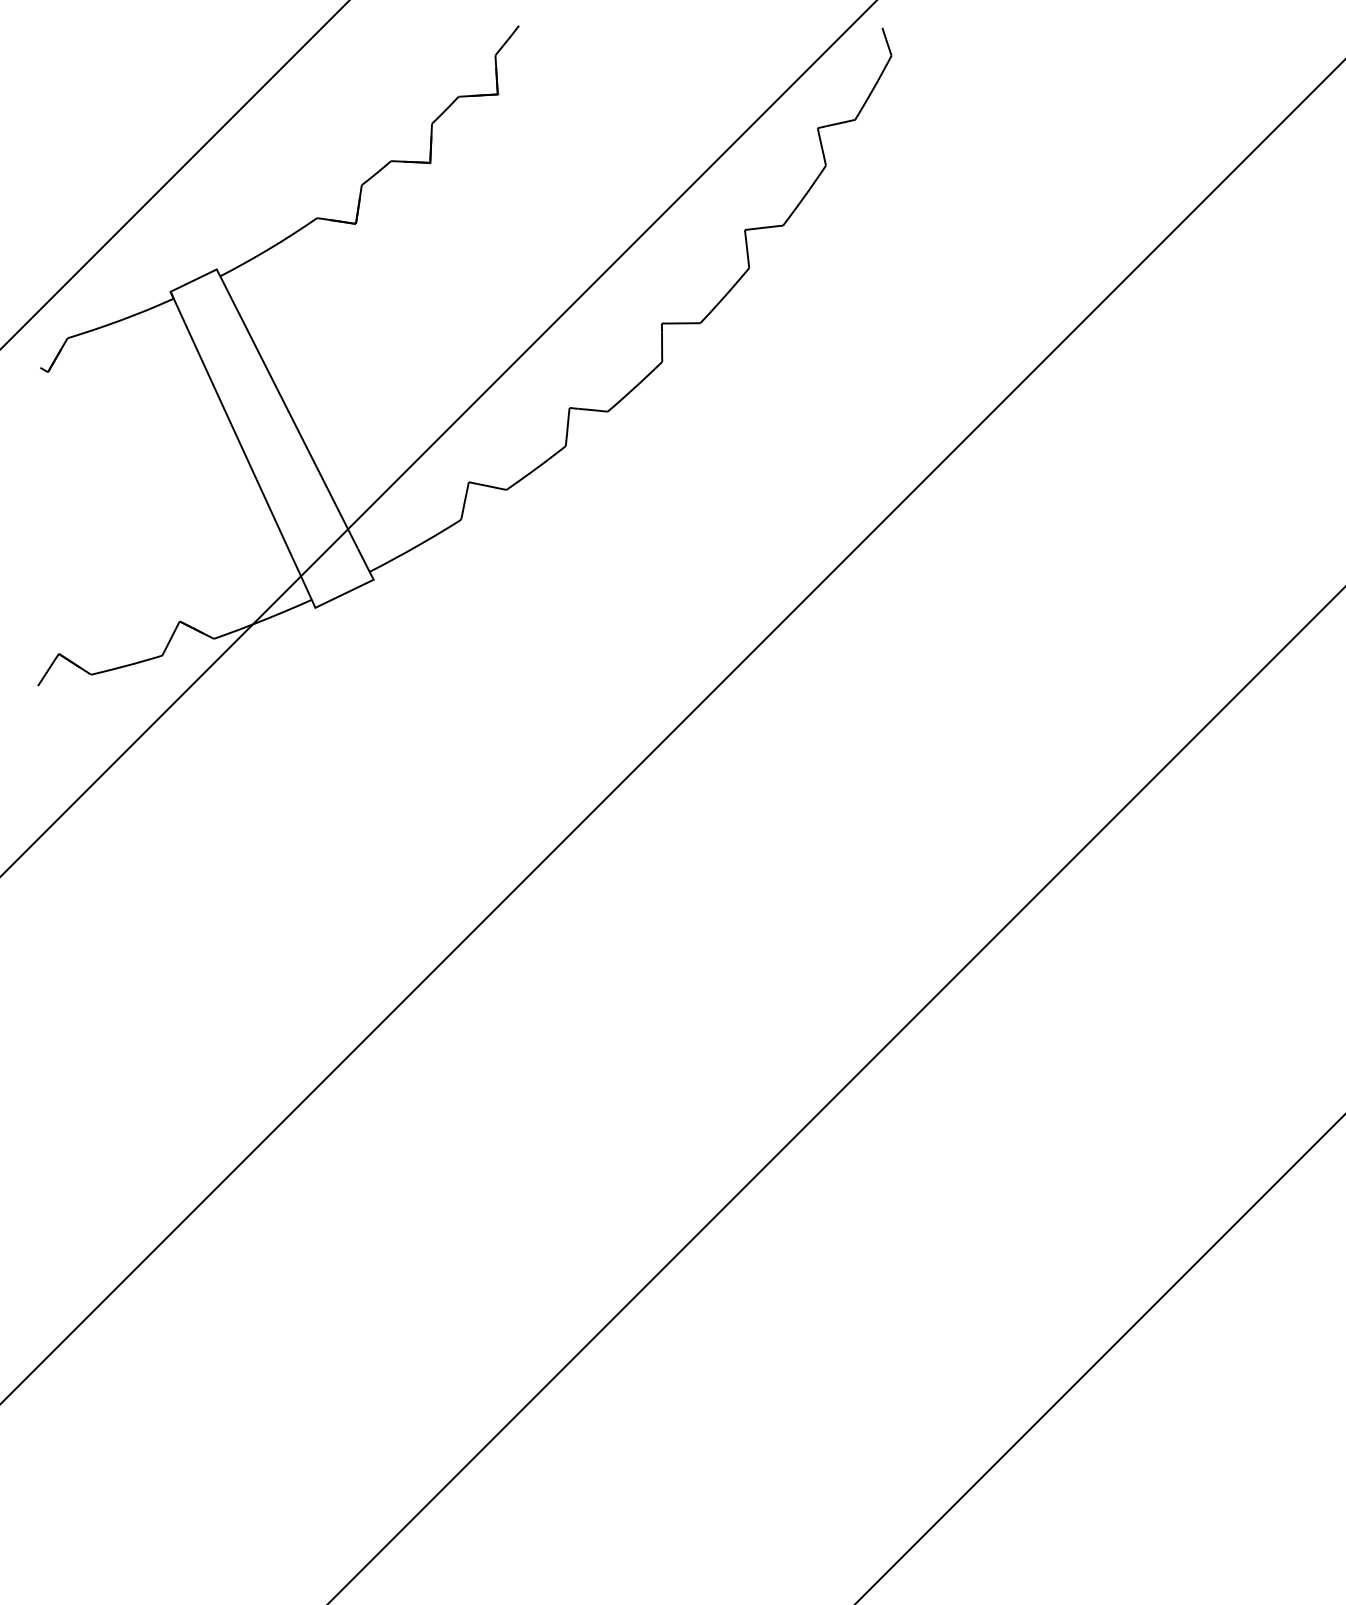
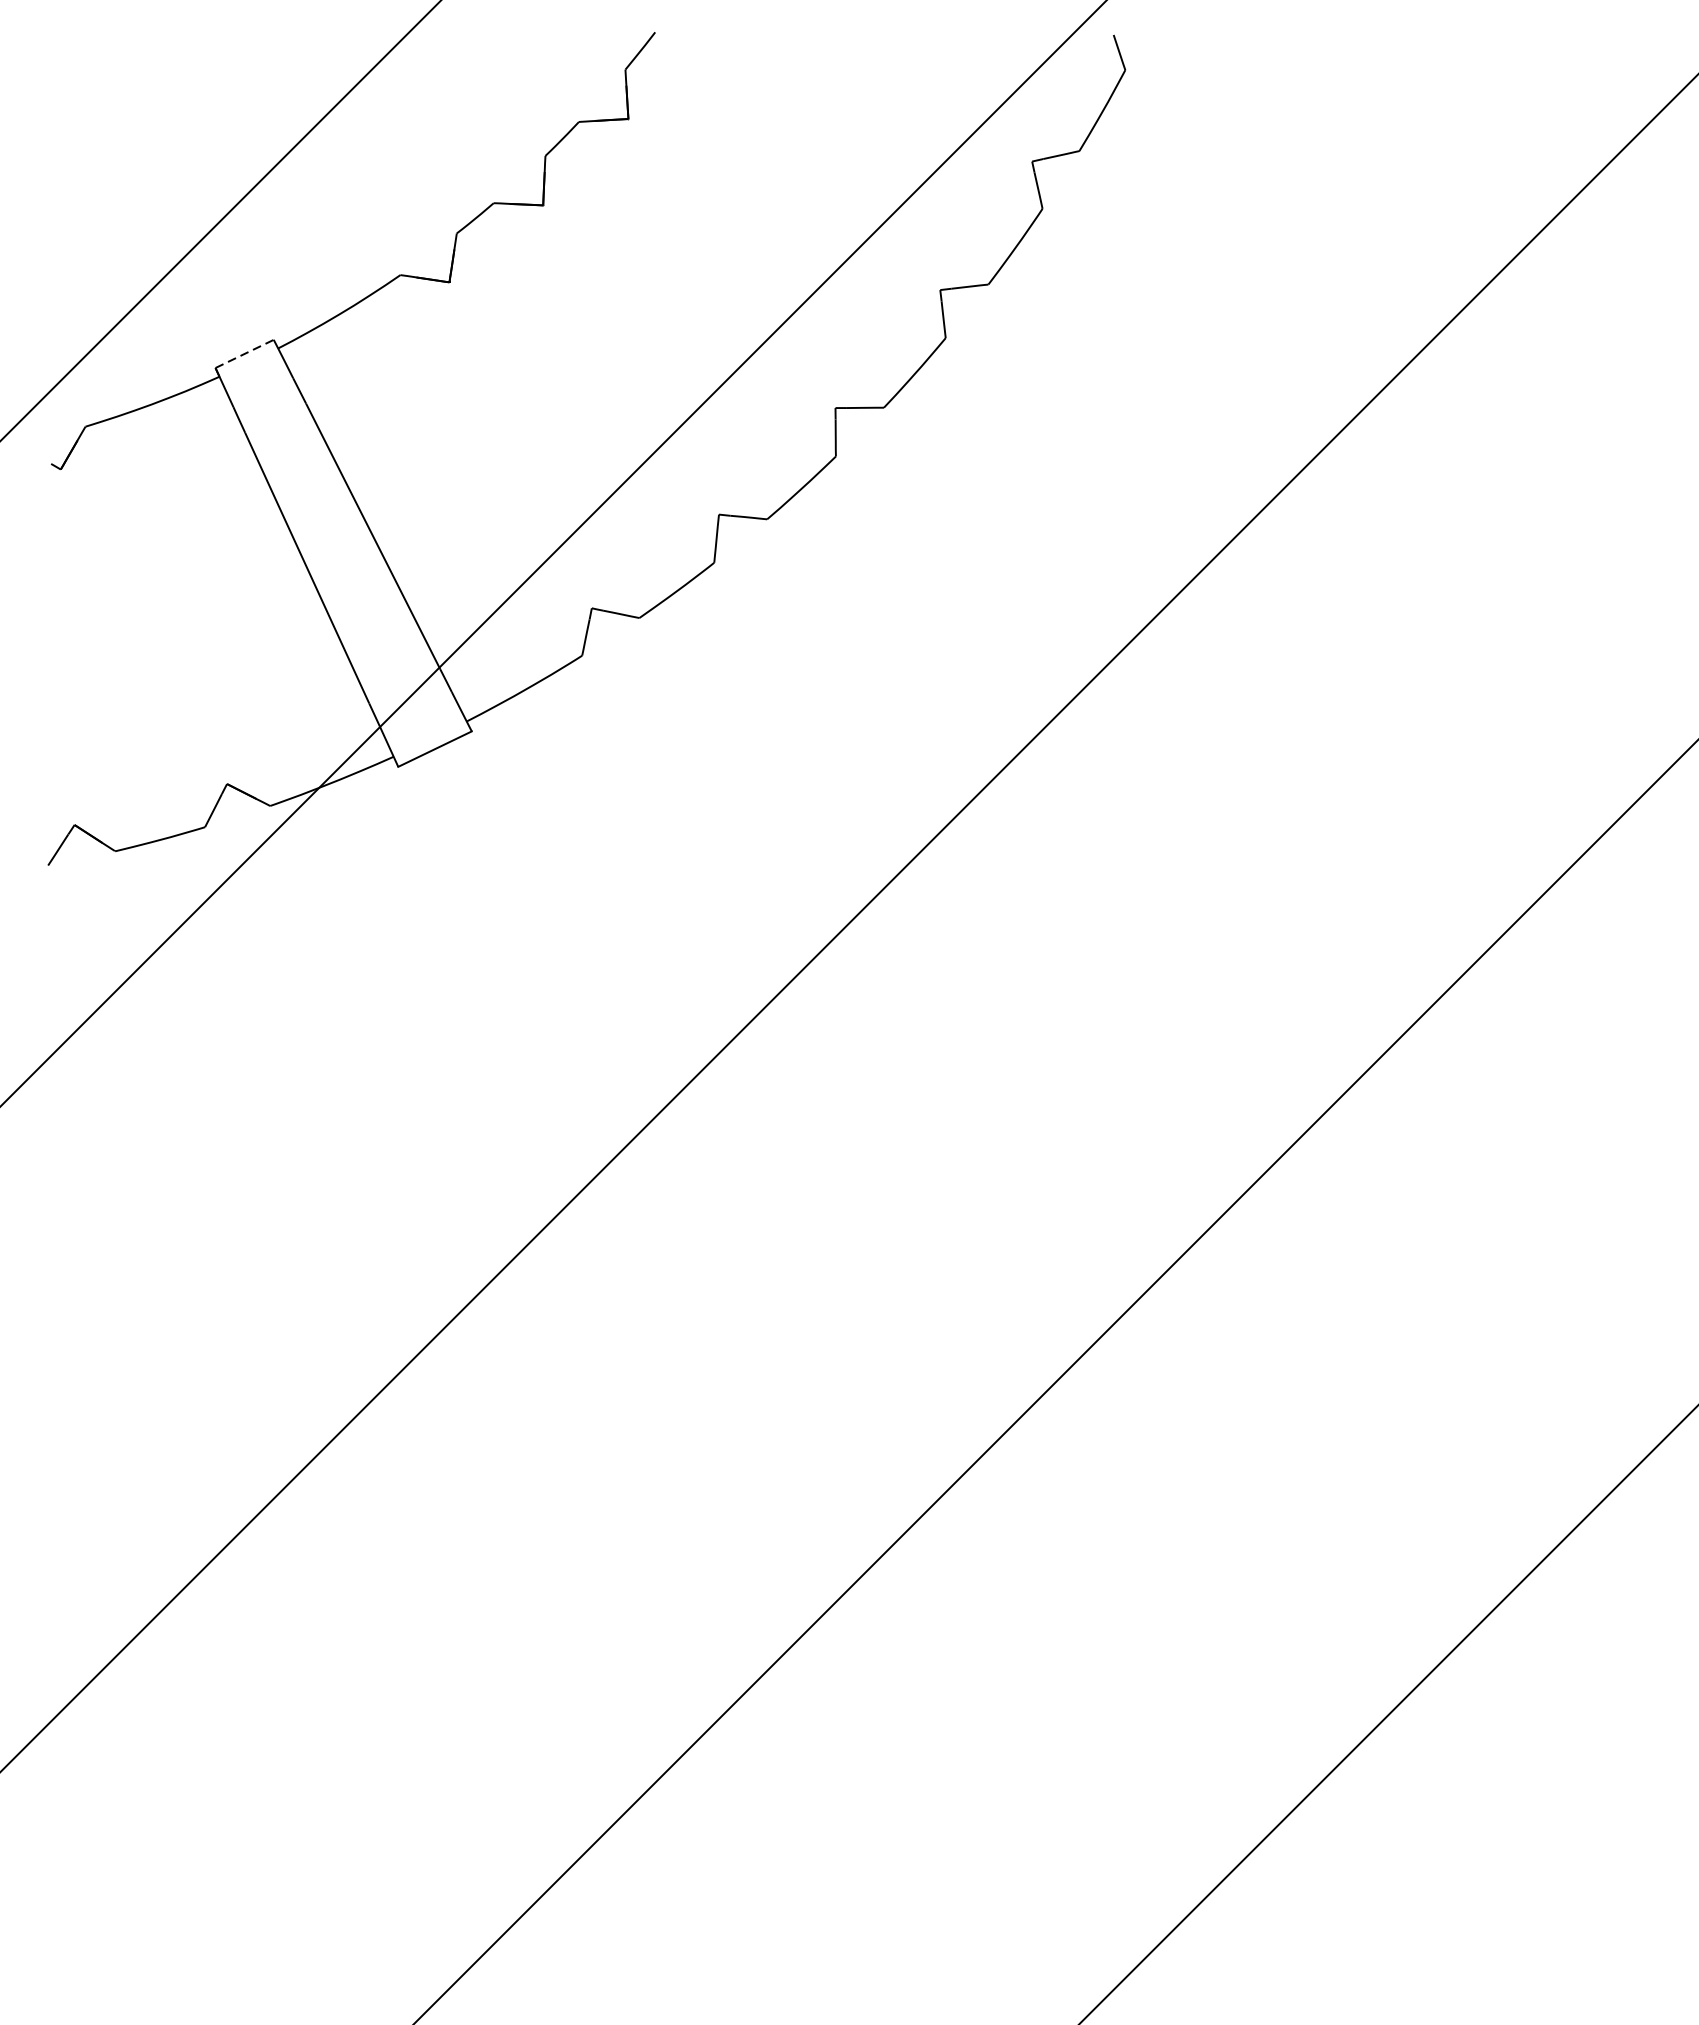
line: (193, 280) -> (244, 353), solid -> dashed

